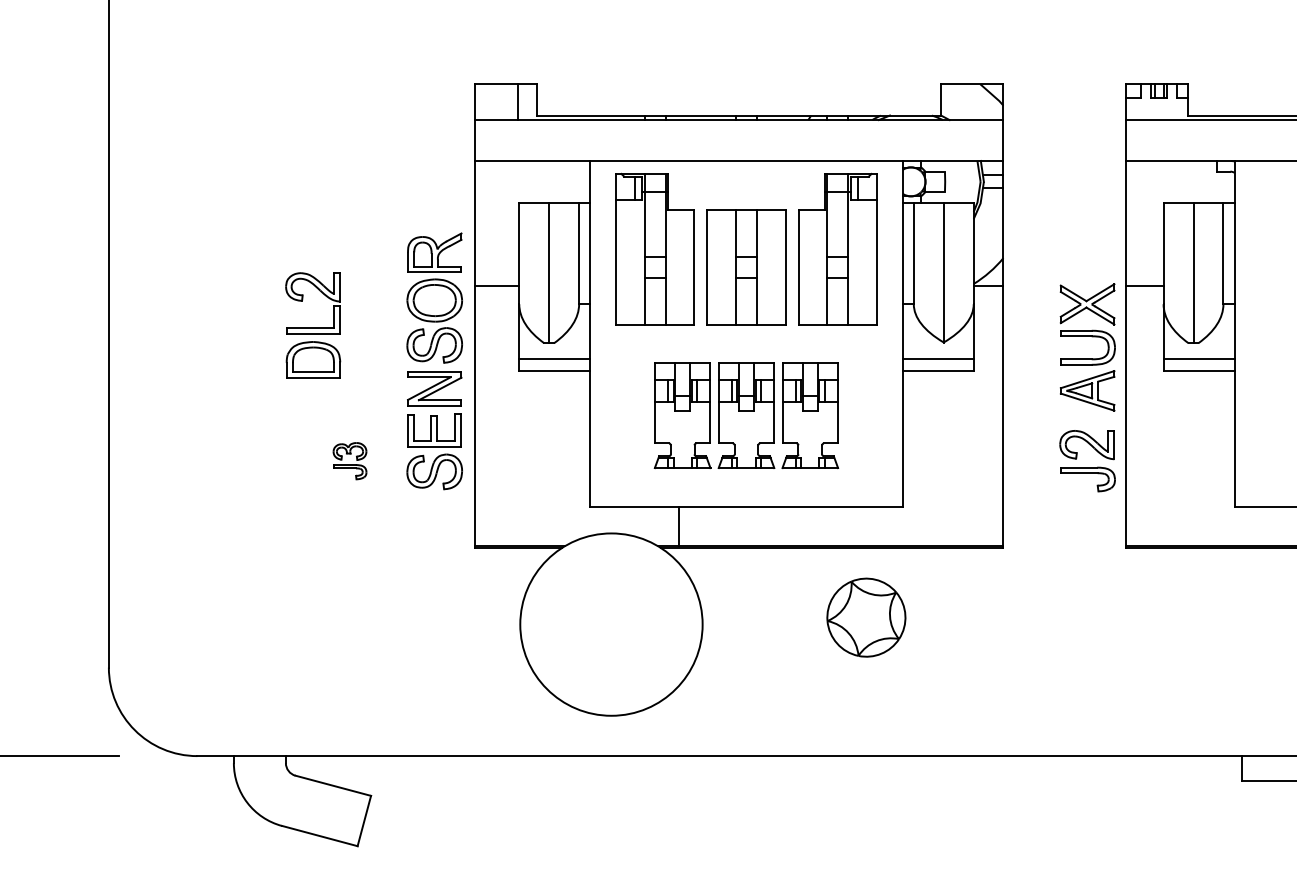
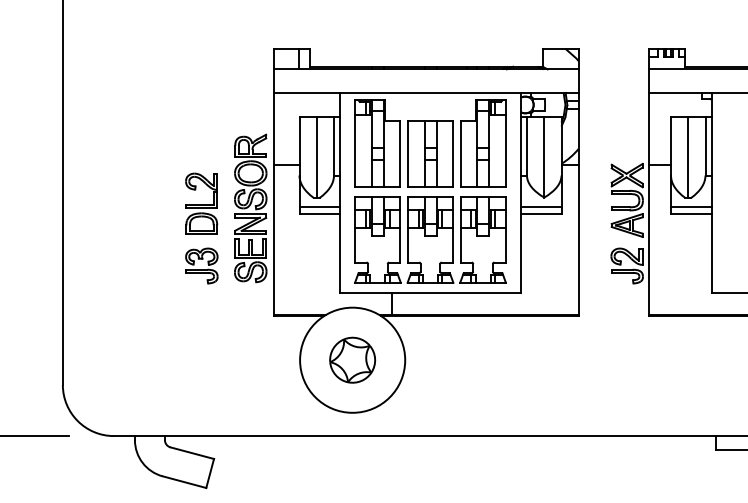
part: (312, 324) -> (201, 203), moved
part: (746, 415) -> (430, 239), size x1.43
part: (349, 460) -> (201, 265), size x1.67
part: (866, 616) -> (352, 359), moved

